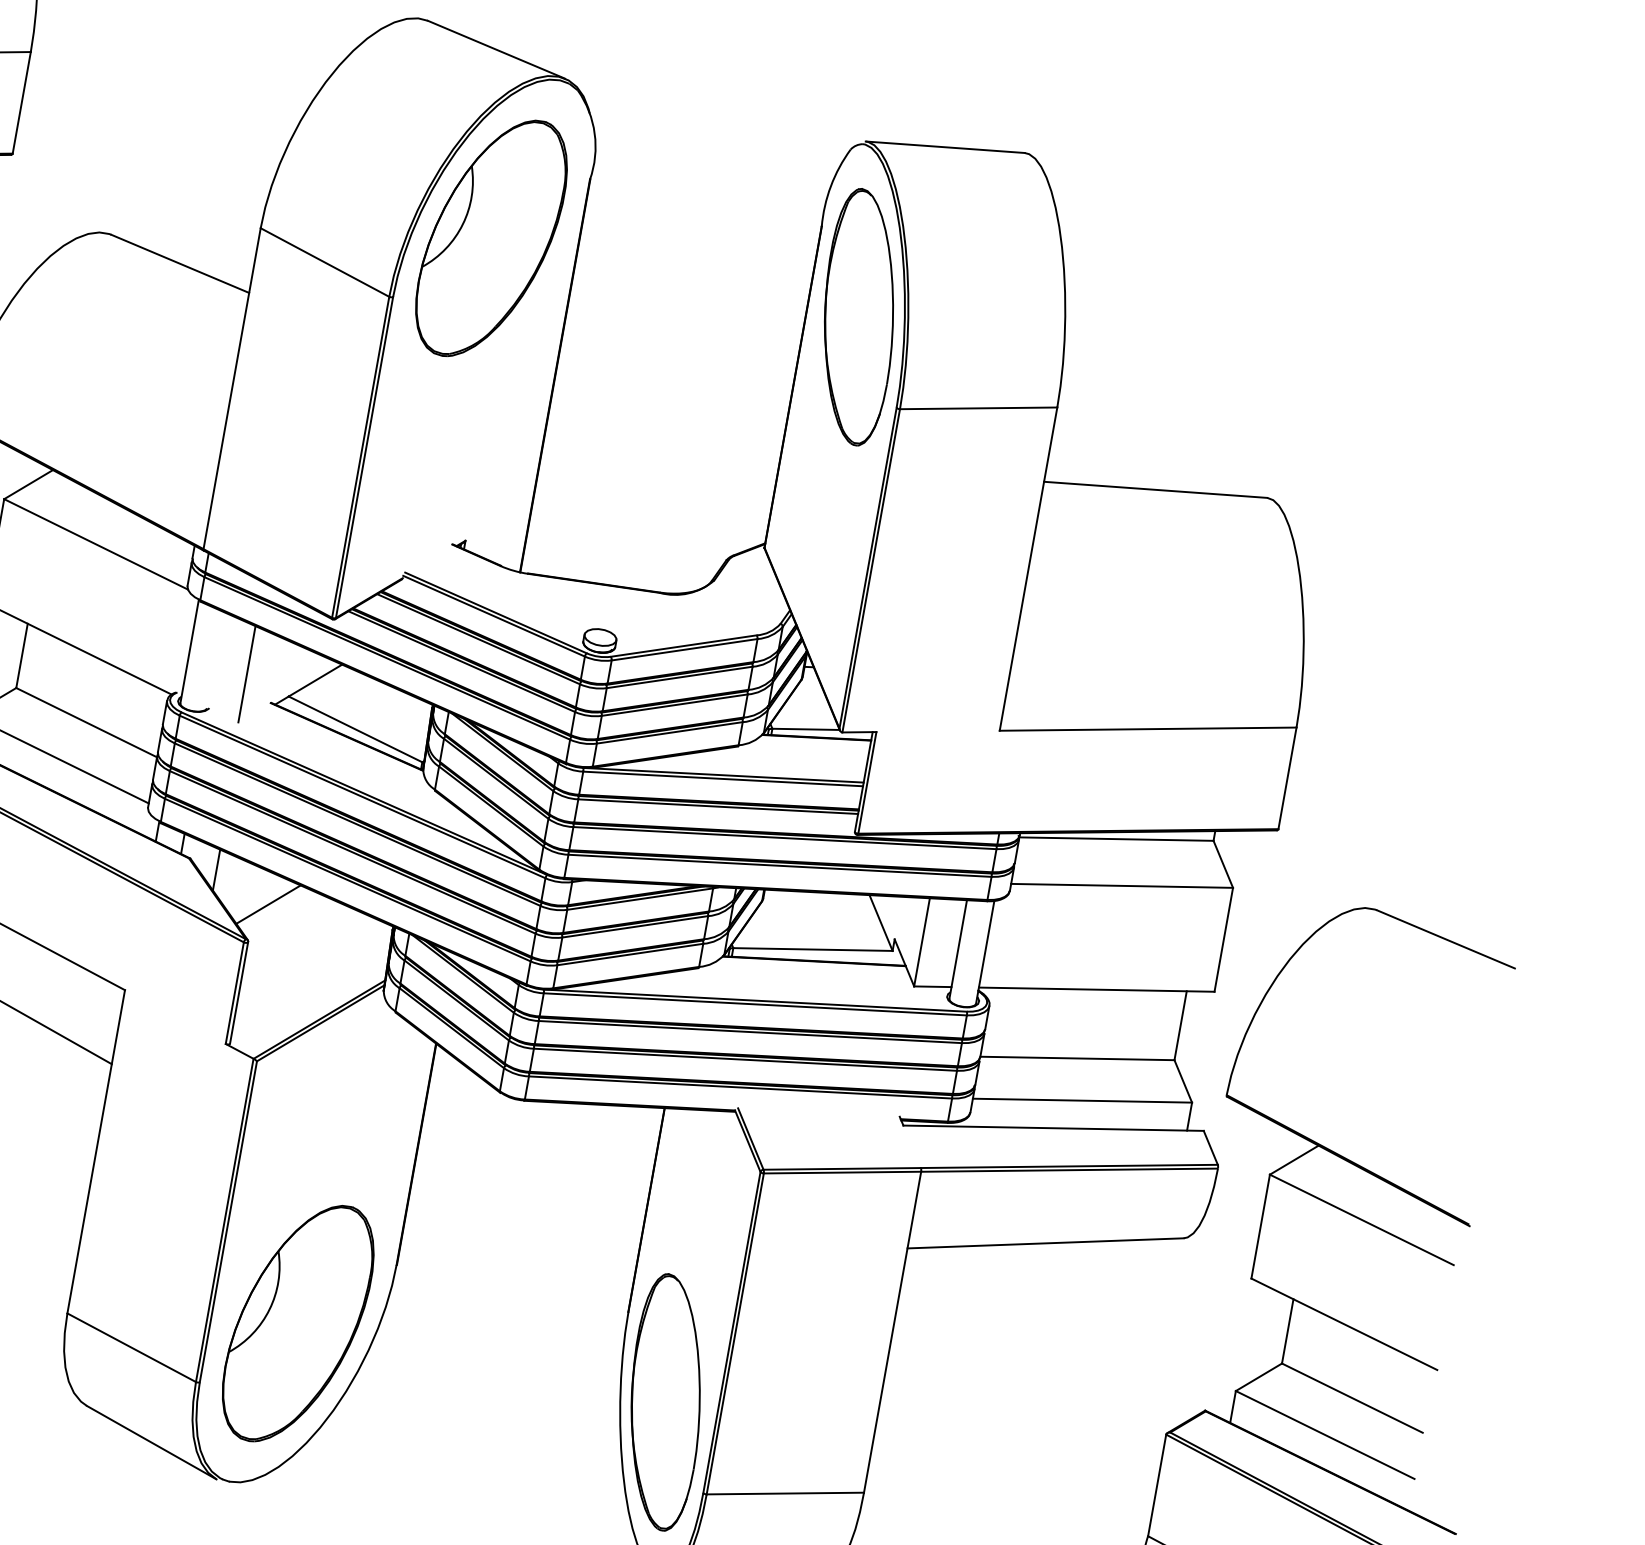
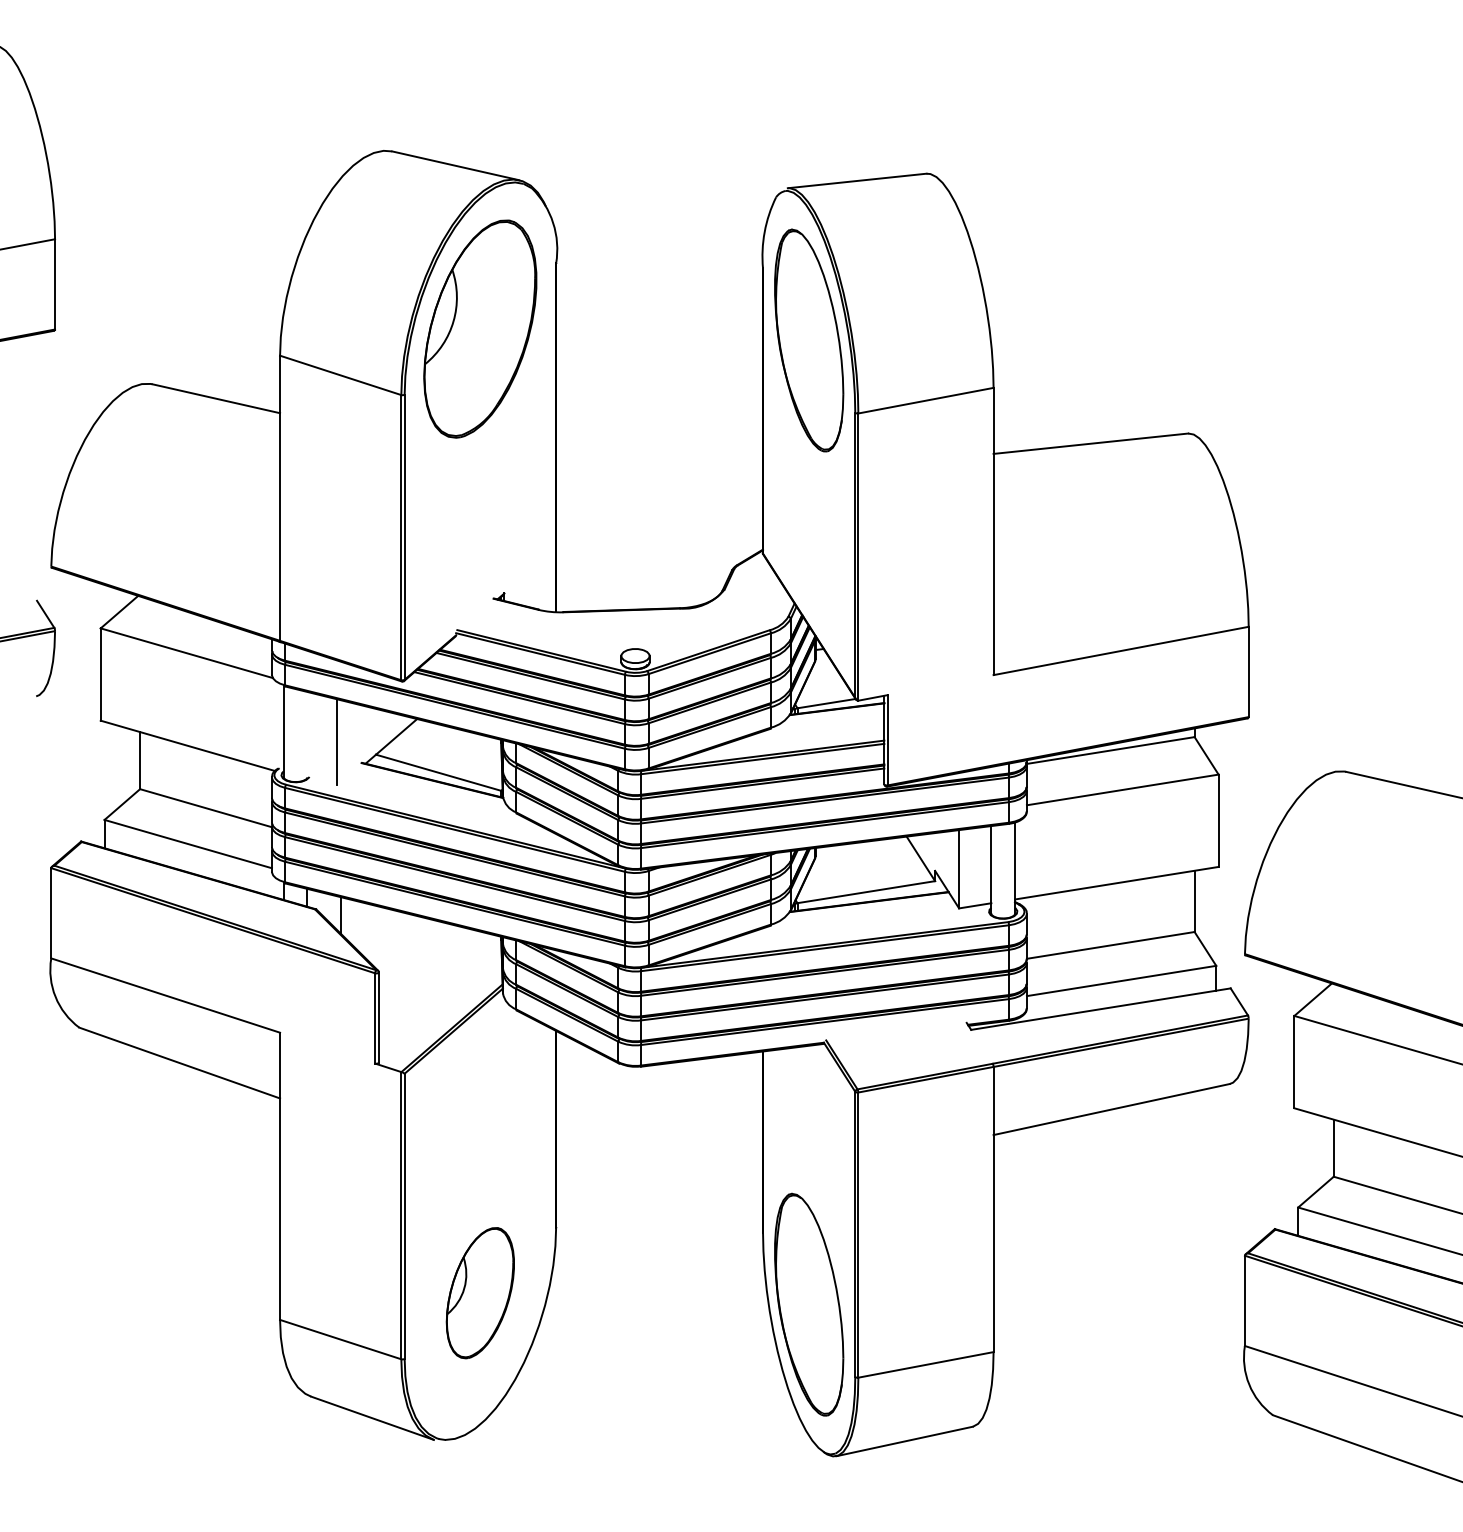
line: (268, 904) -> (390, 936), removed
part: (298, 1322) -> (480, 1292), size x0.6

